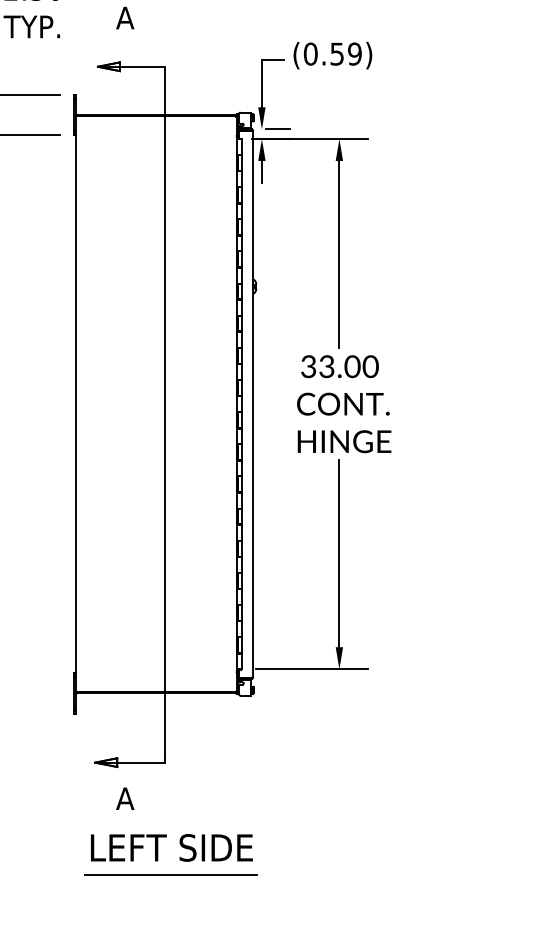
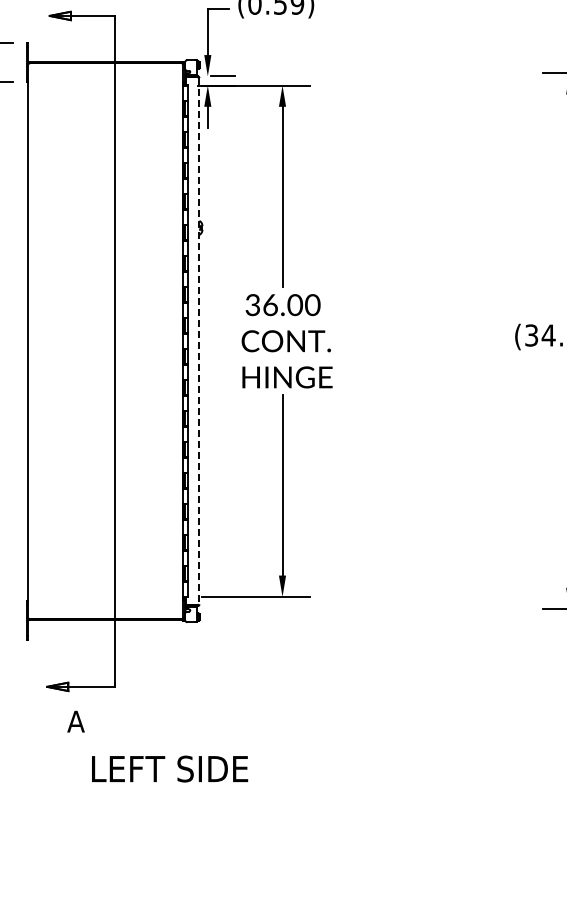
text: (326, 366) -> (270, 304), 33.00 -> 36.00
line: (253, 404) -> (199, 341), solid -> dashed
text: (172, 847) -> (170, 768), moved
line: (171, 874) -> (120, 794), removed

